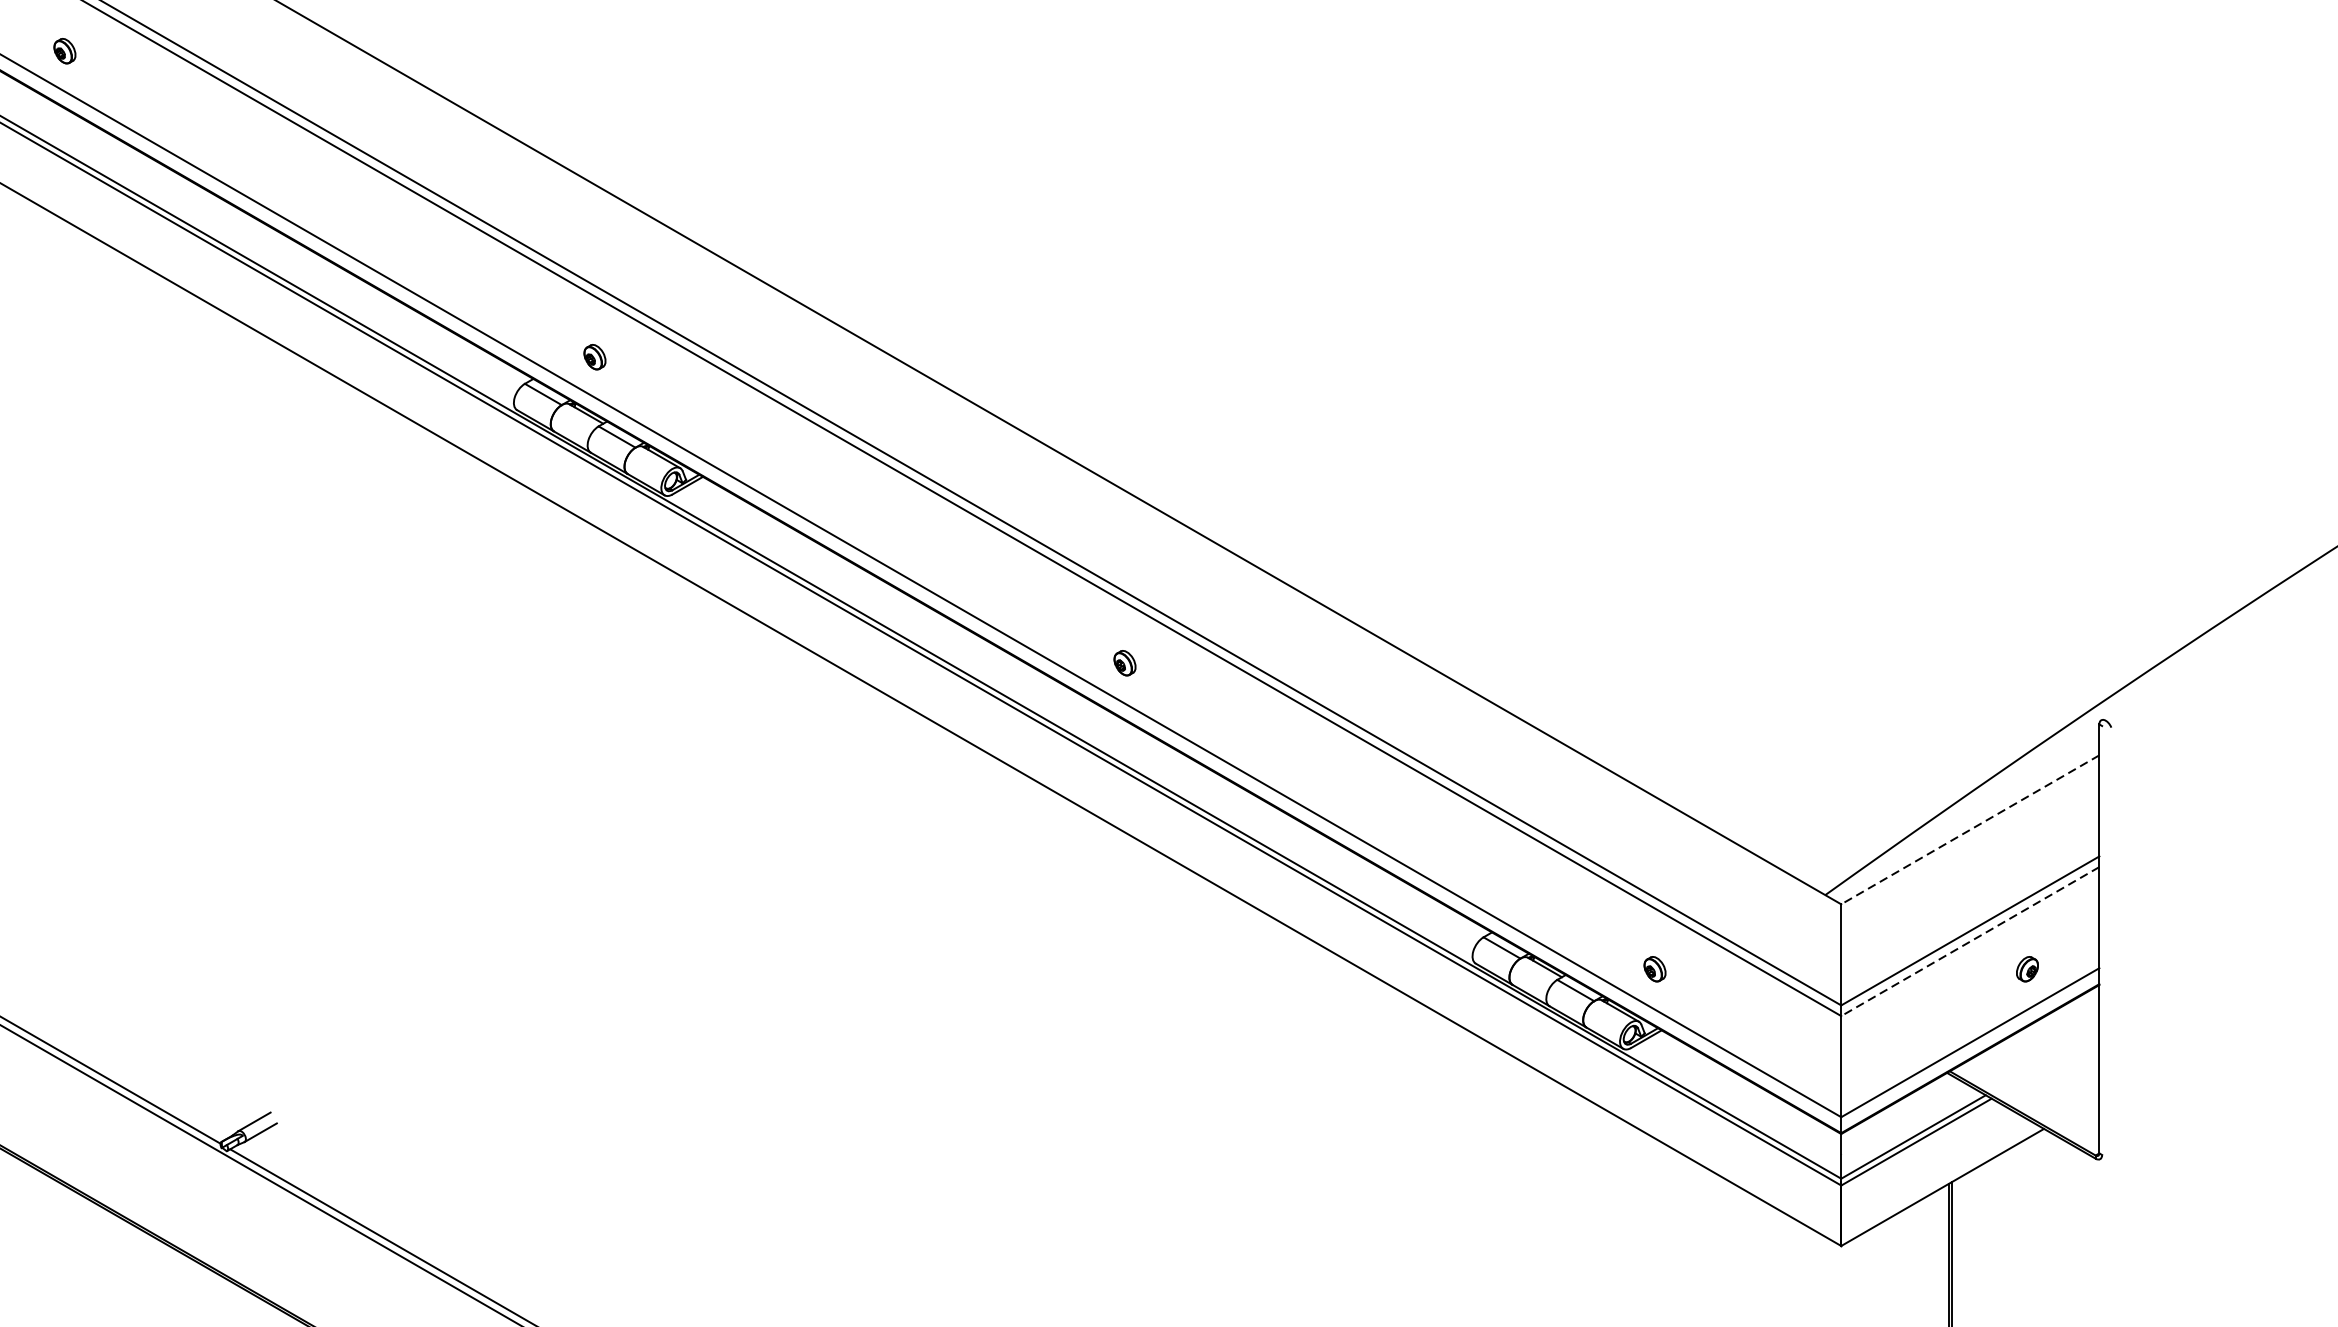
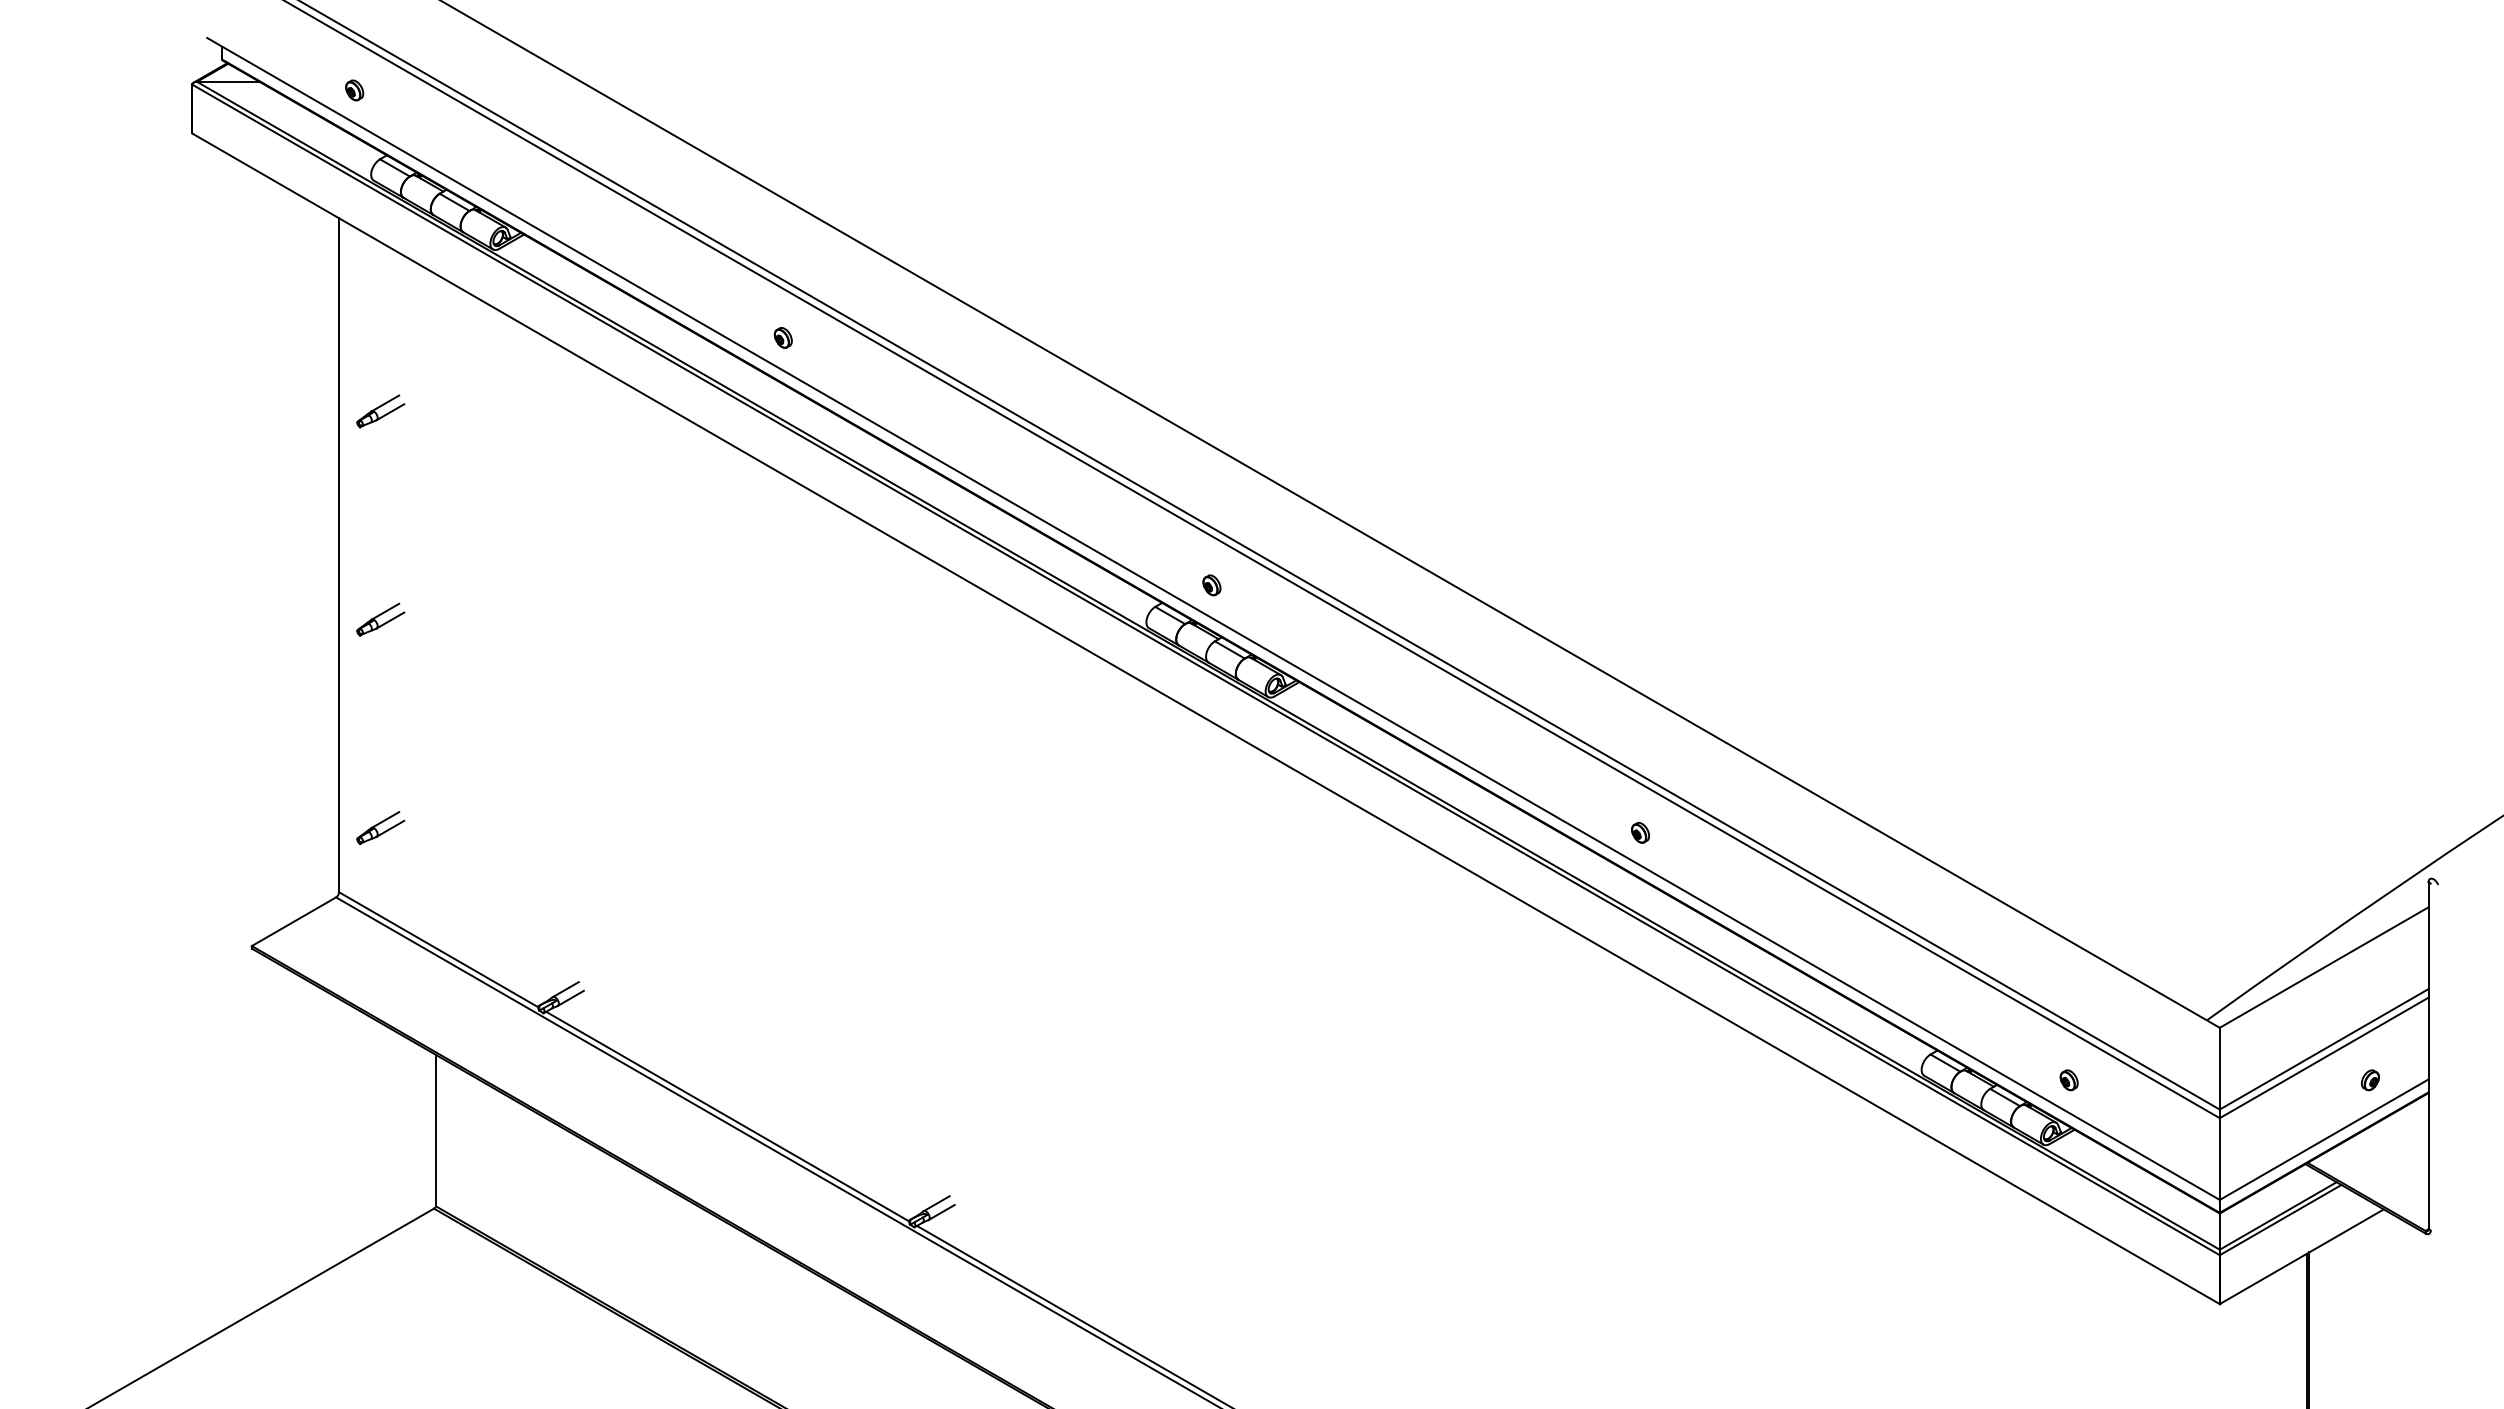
line: (1970, 829) -> (2324, 967), dashed -> solid
line: (1970, 941) -> (2324, 1057), dashed -> solid

